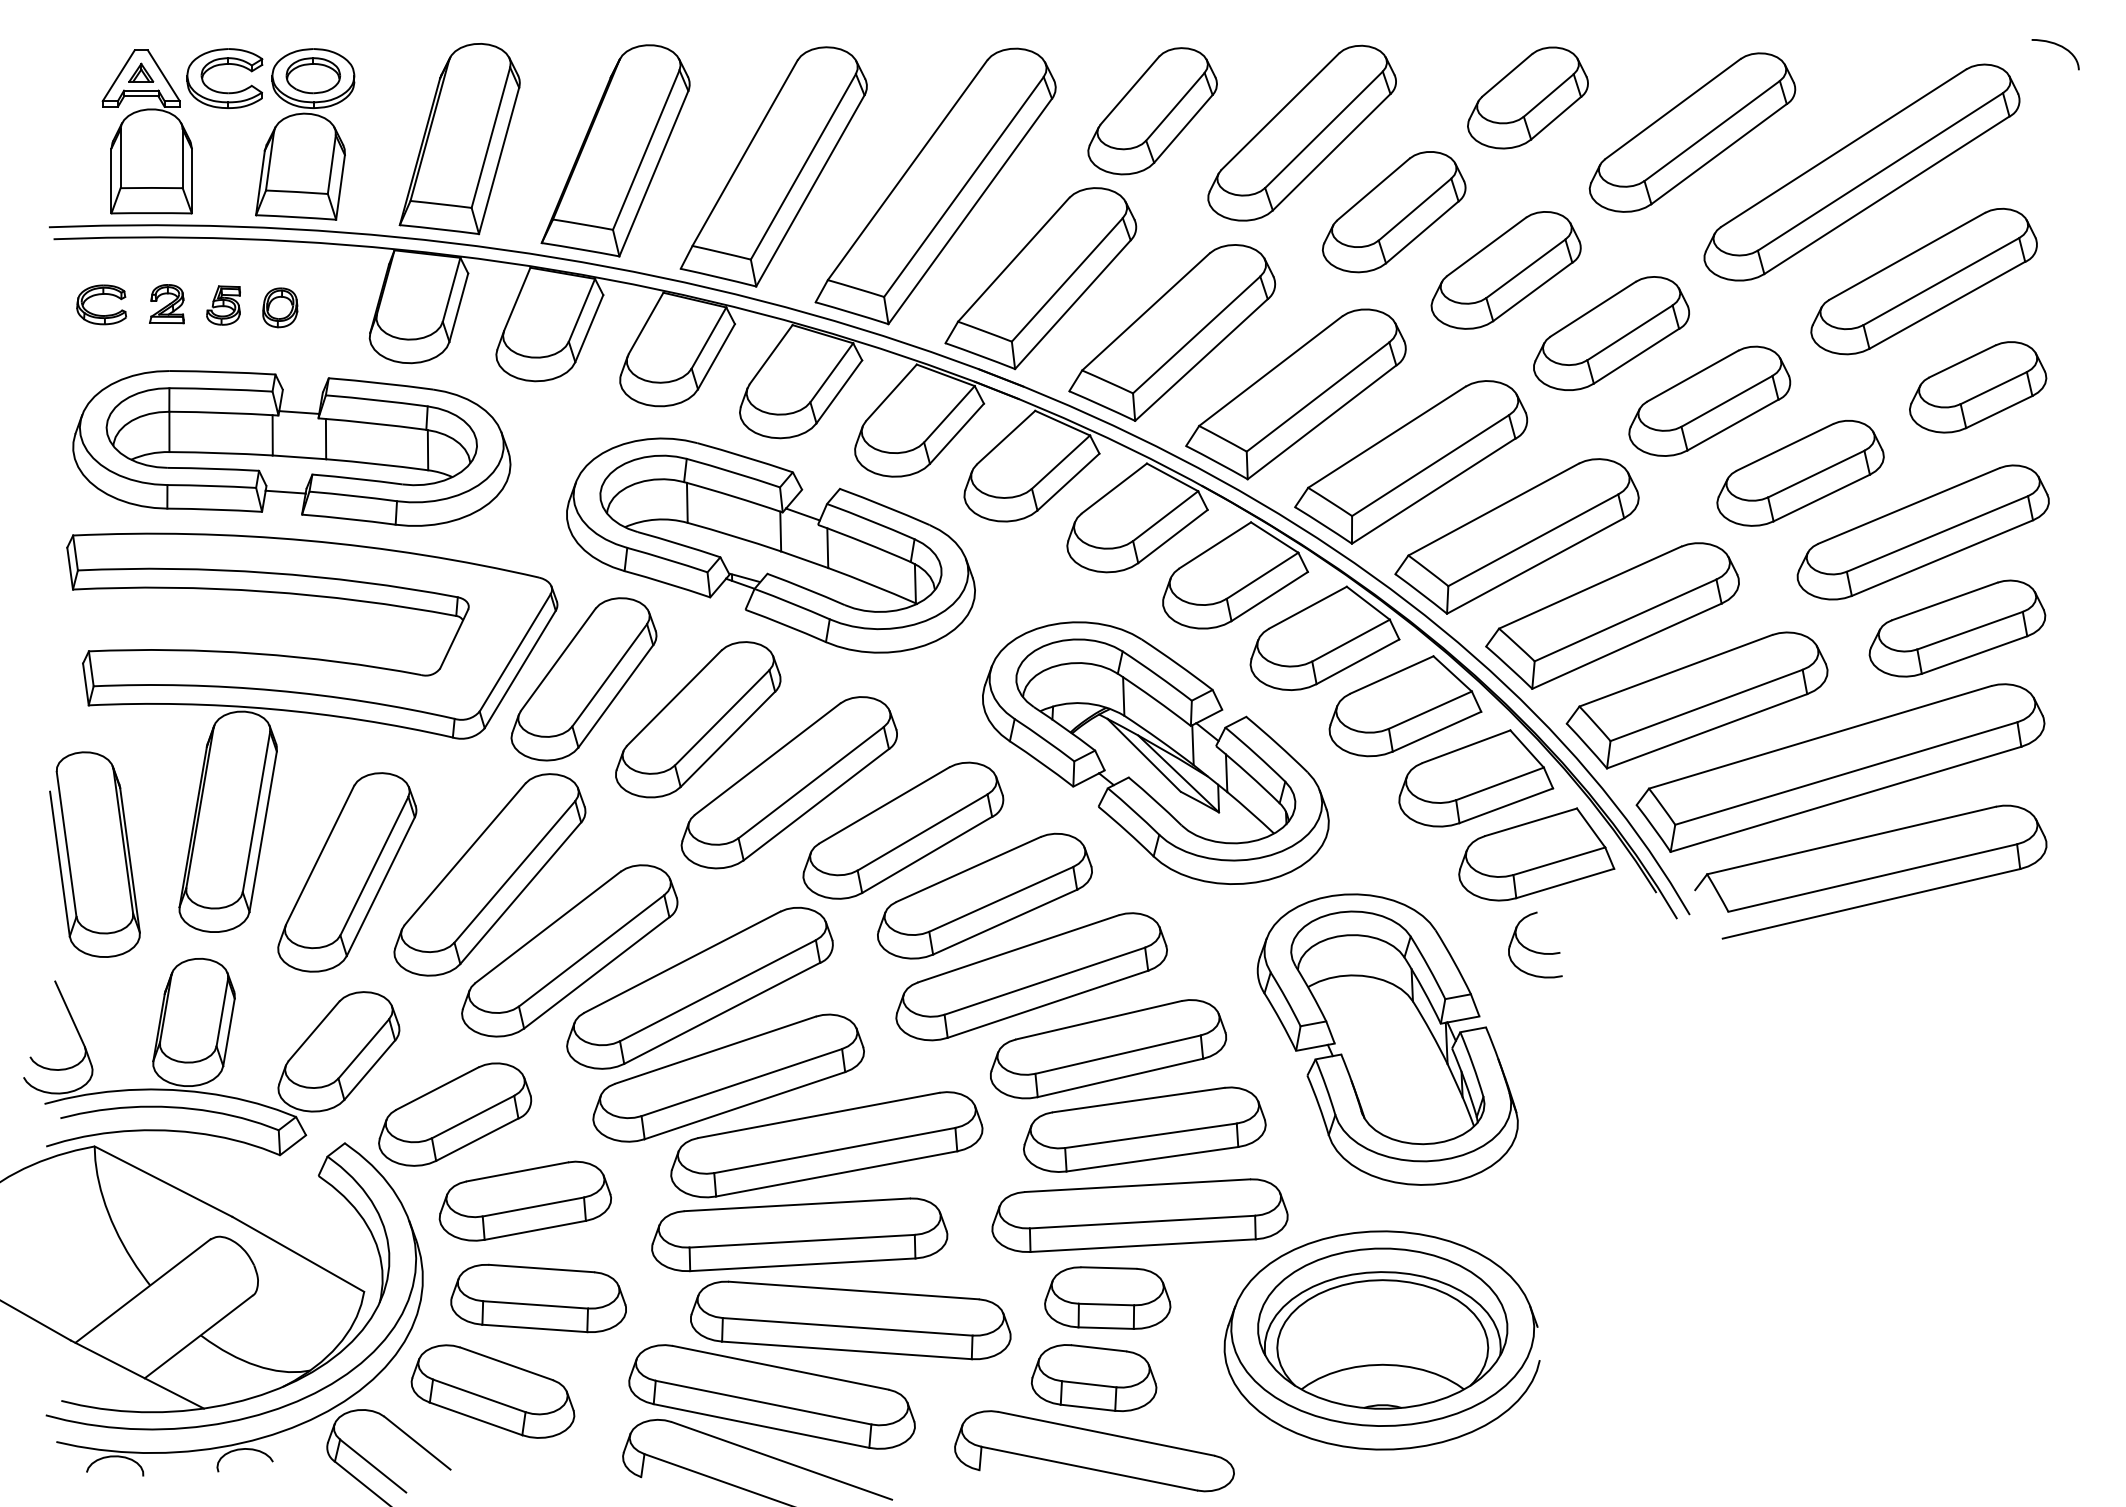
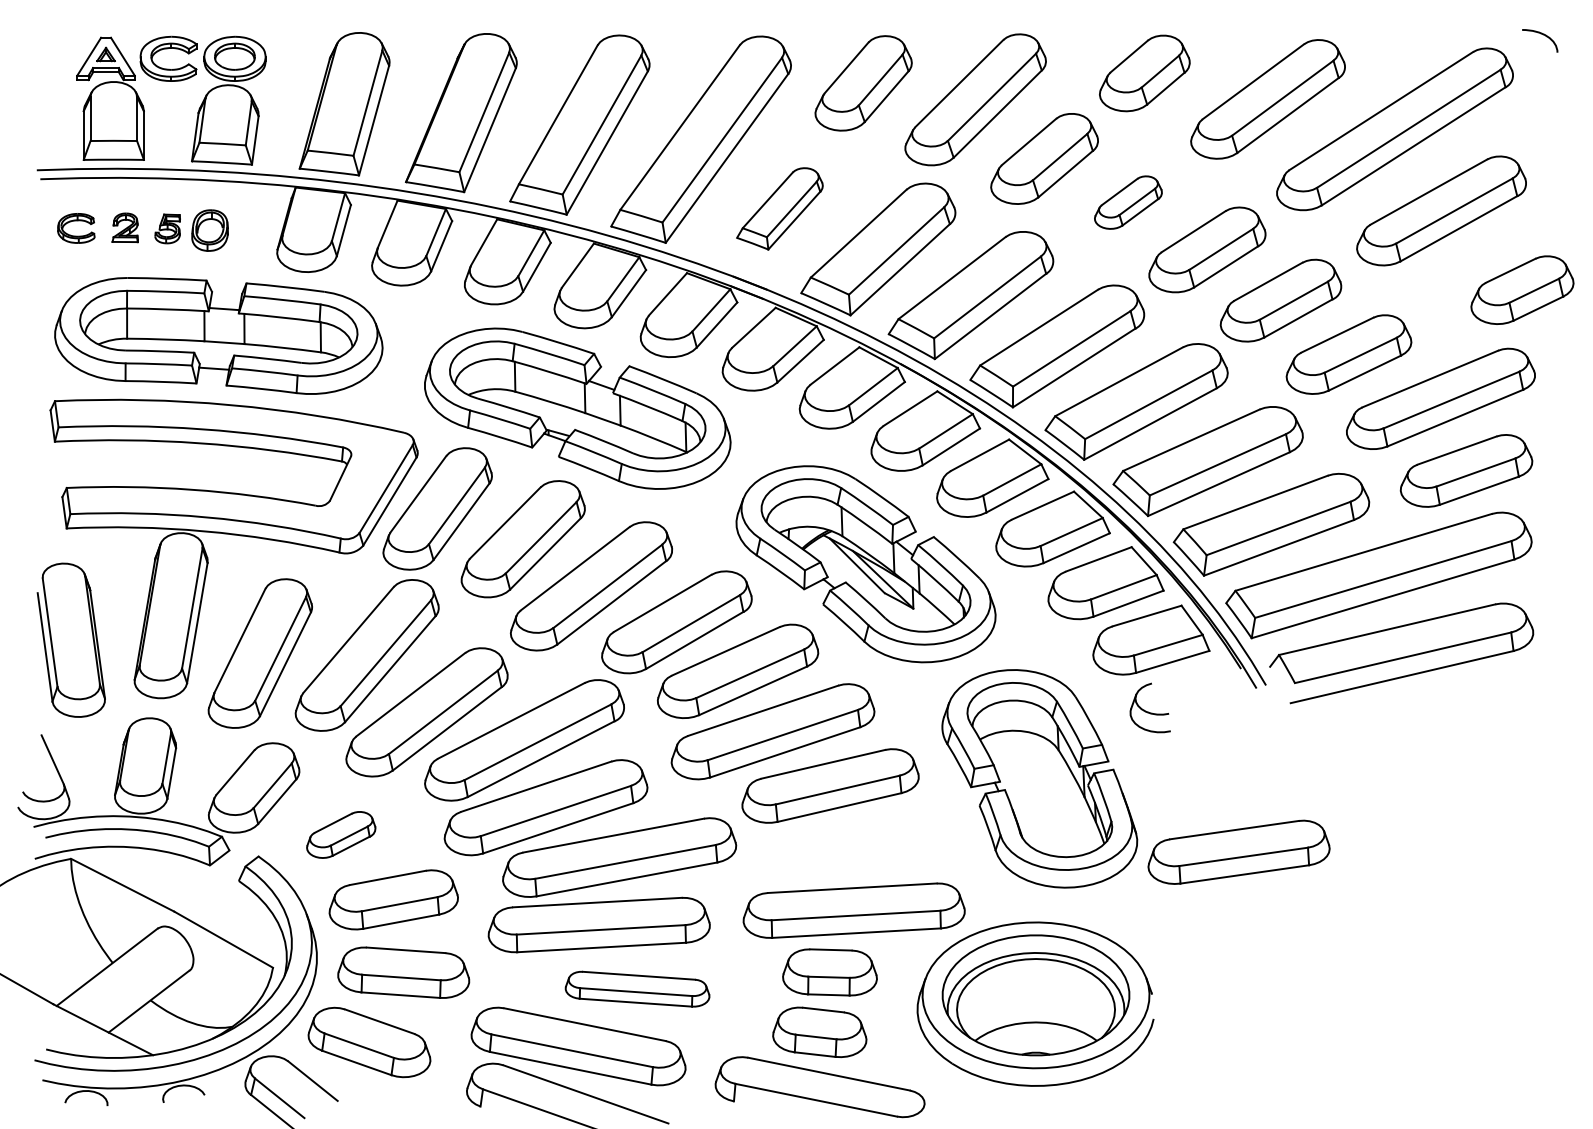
part: (1505, 270) -> (1127, 202), size x0.6
part: (1040, 278) -> (779, 208), size x0.6
part: (280, 307) -> (210, 230), size x1.4
part: (1978, 387) -> (1522, 290), moved
part: (455, 1114) -> (341, 834), size x0.6
part: (1144, 1129) -> (1238, 852), moved
part: (850, 1320) -> (637, 989), size x0.6

